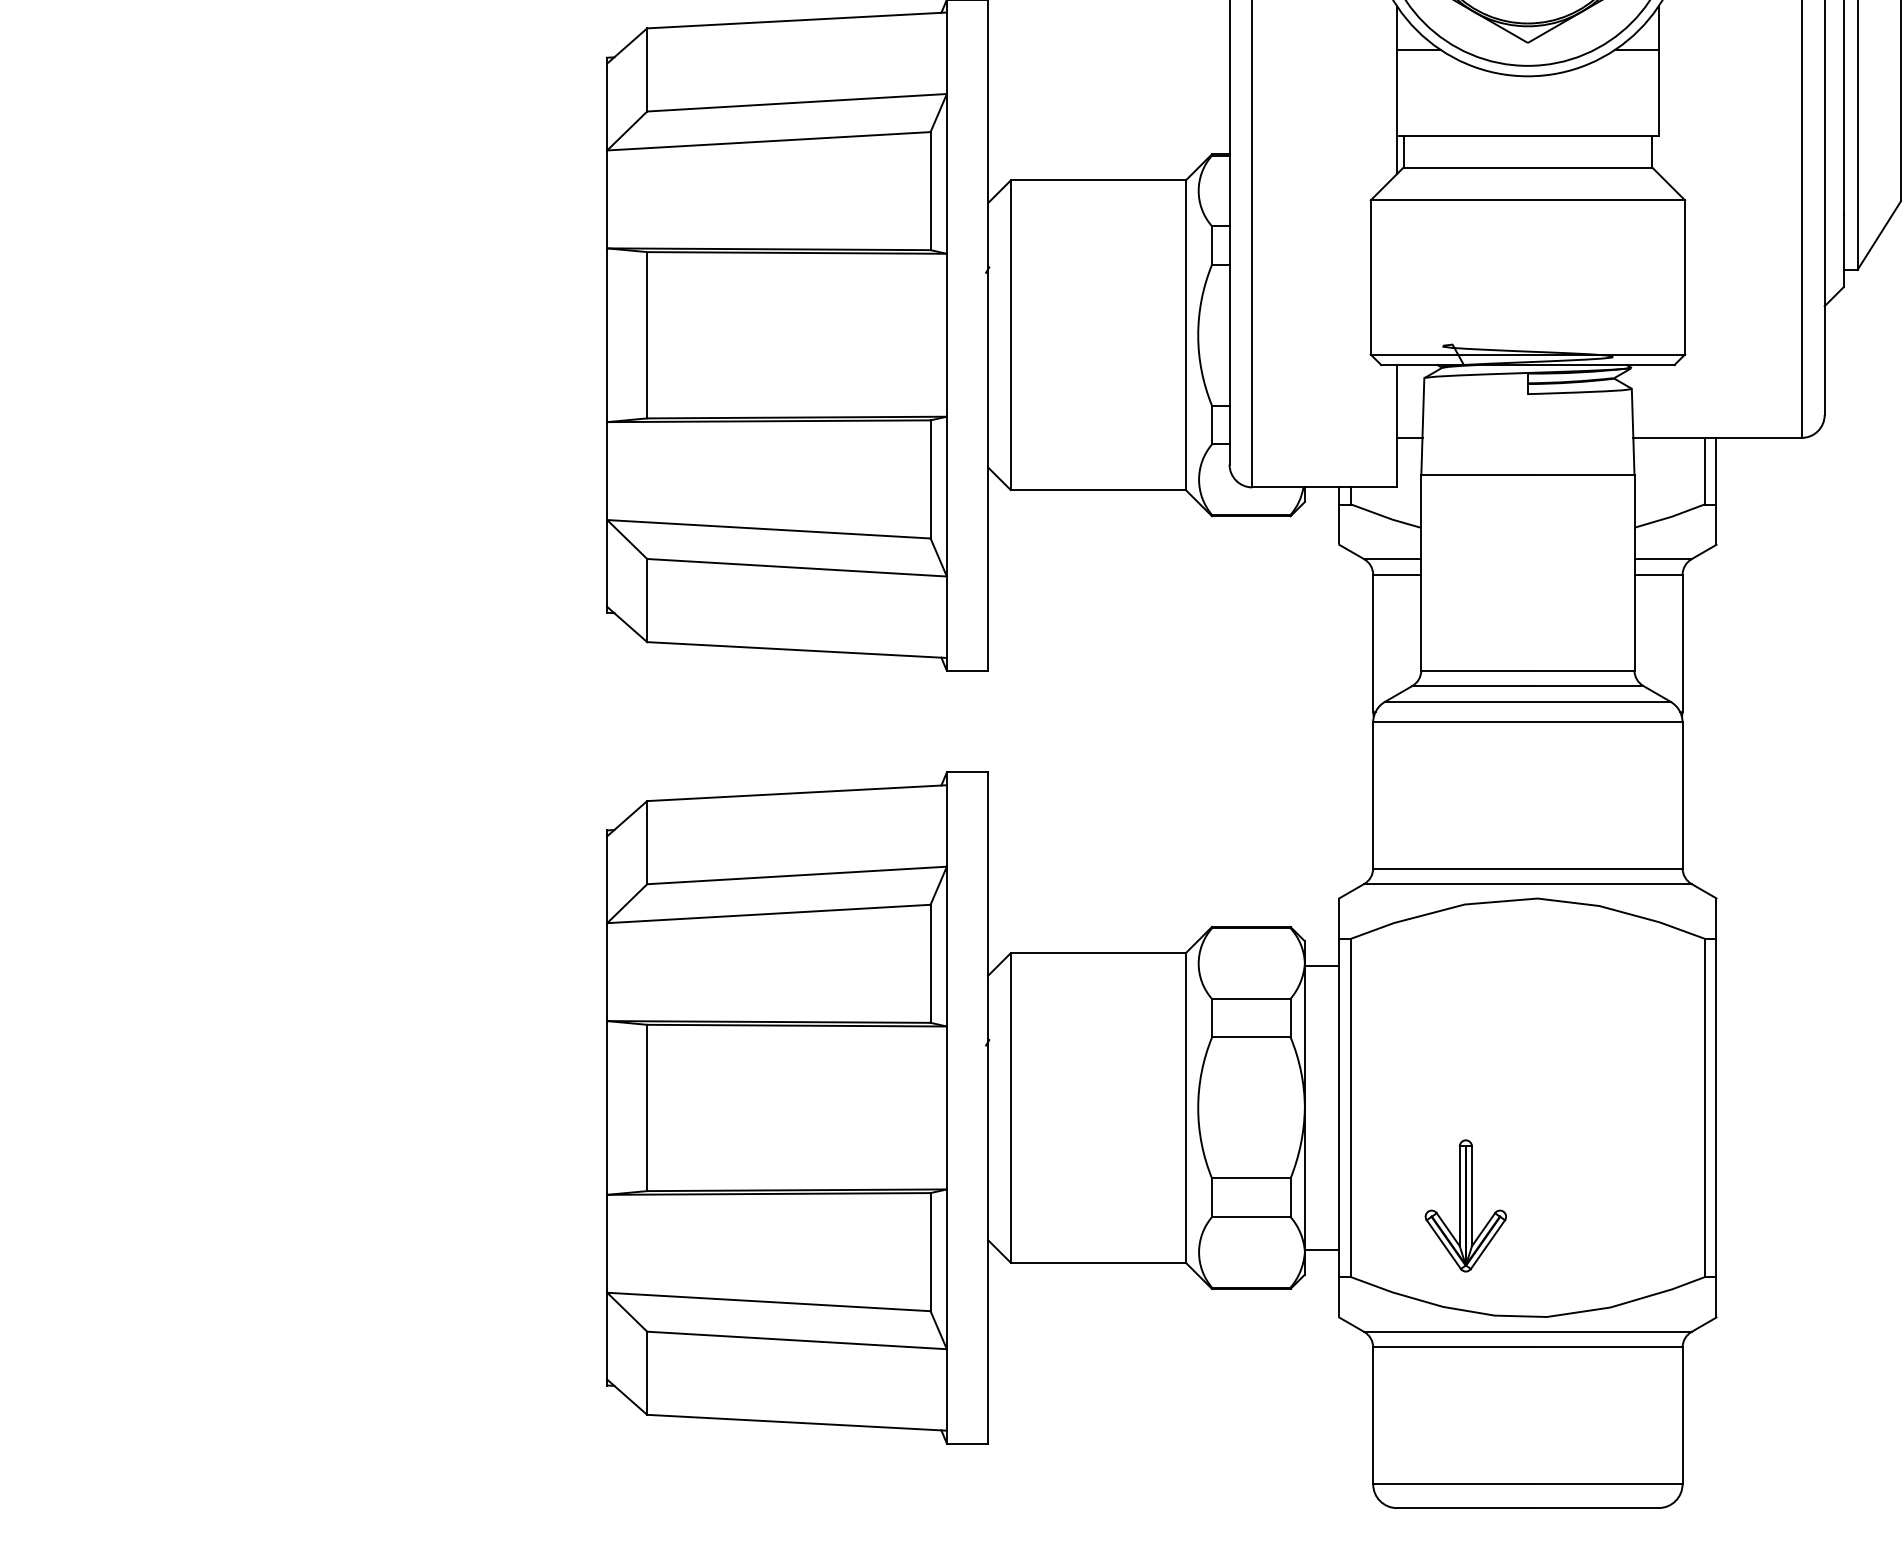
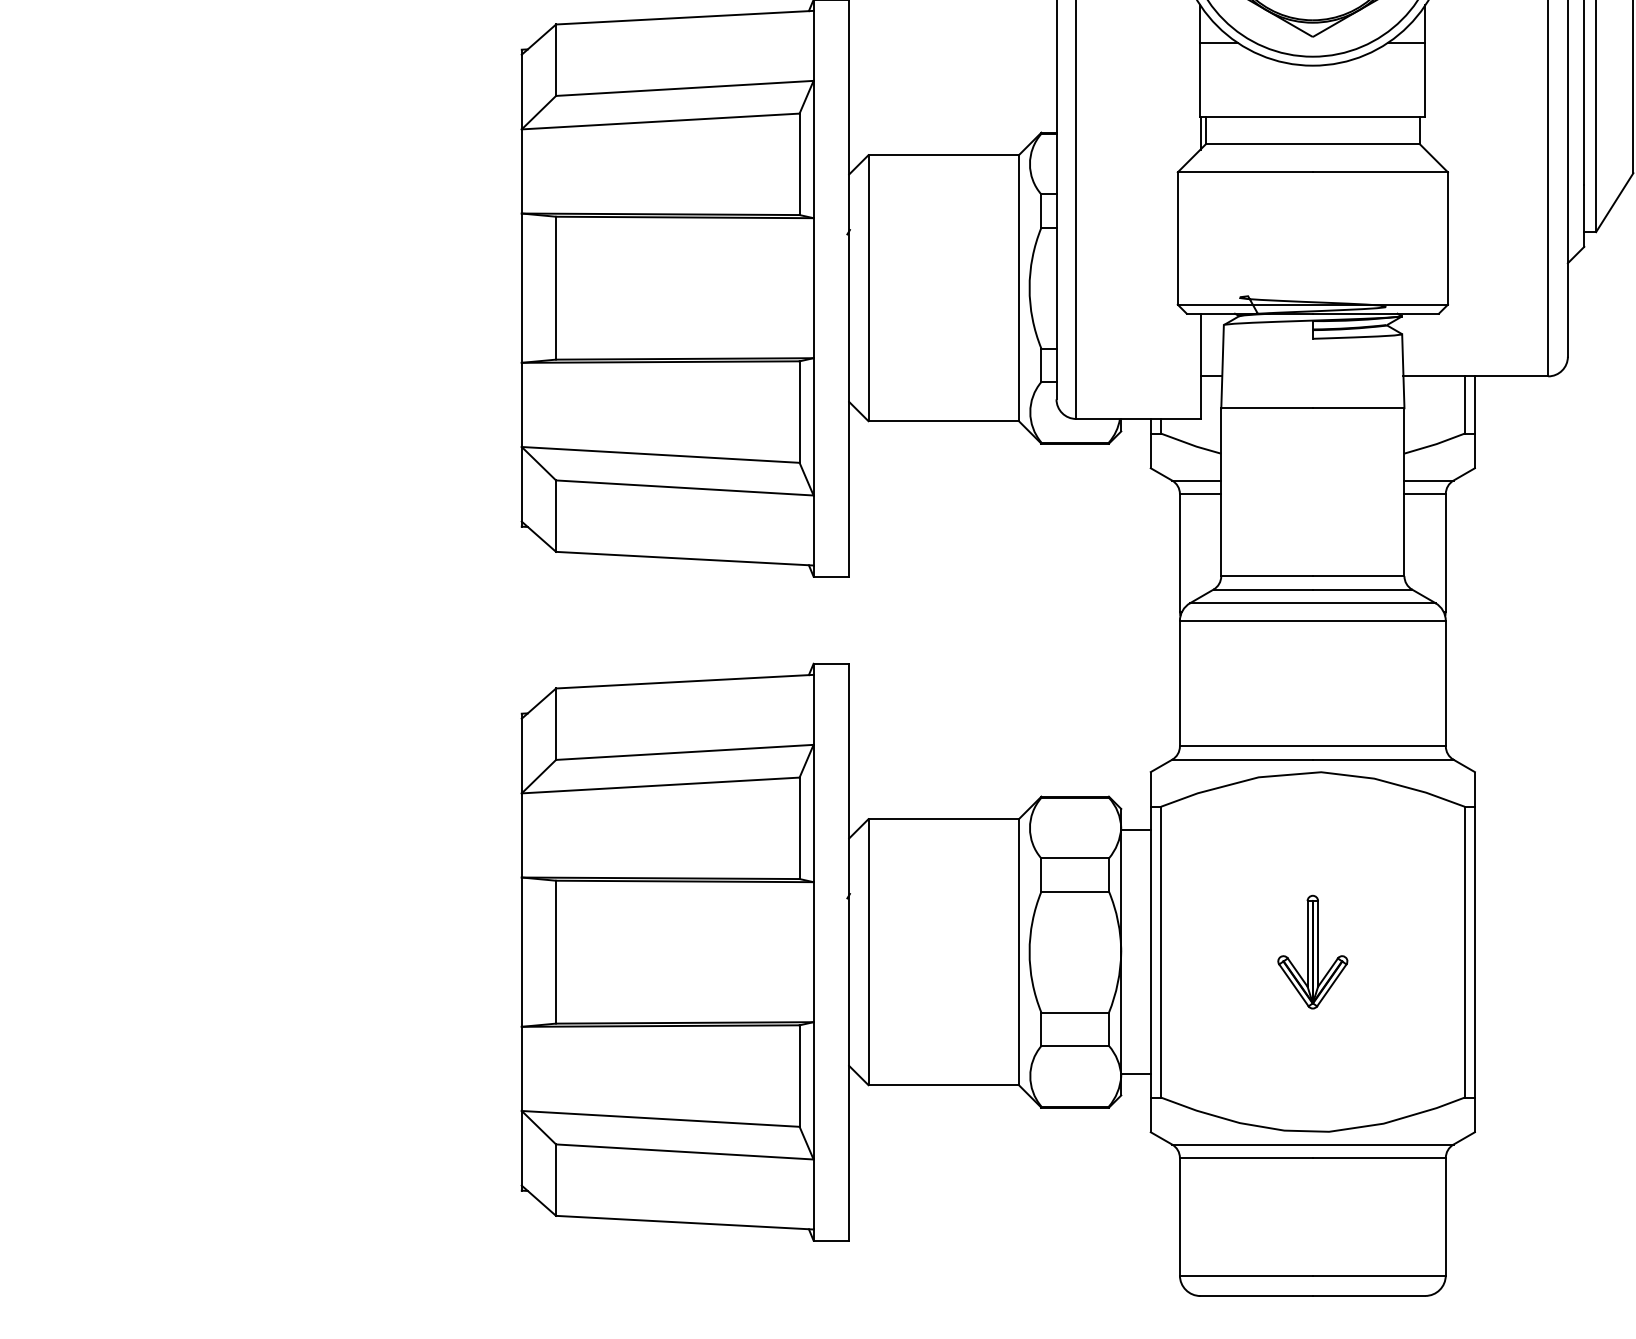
part: (1465, 1205) -> (1312, 951), moved

